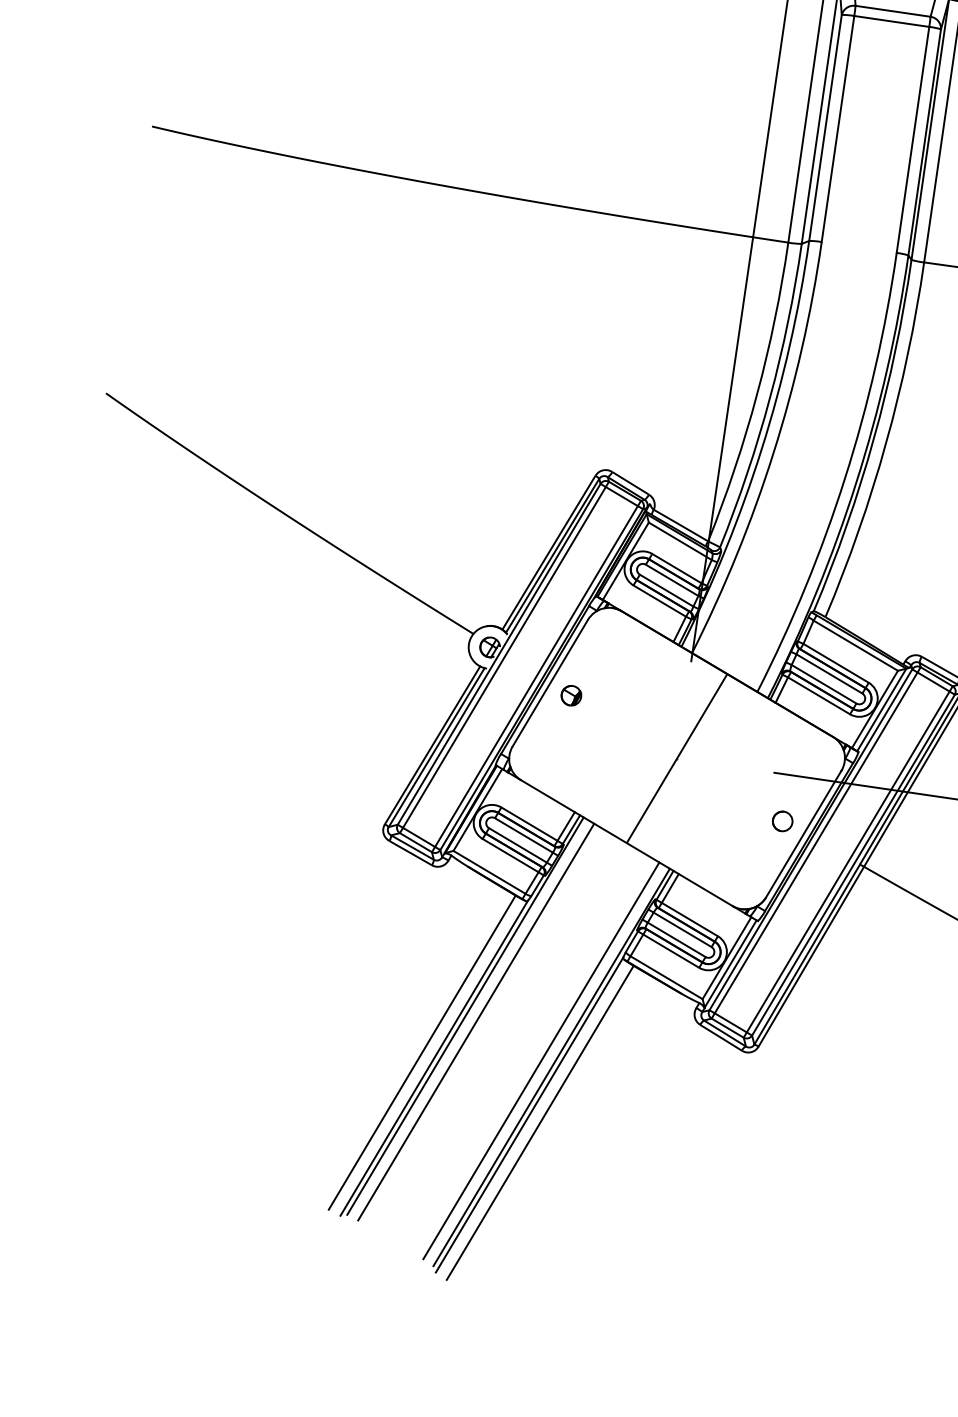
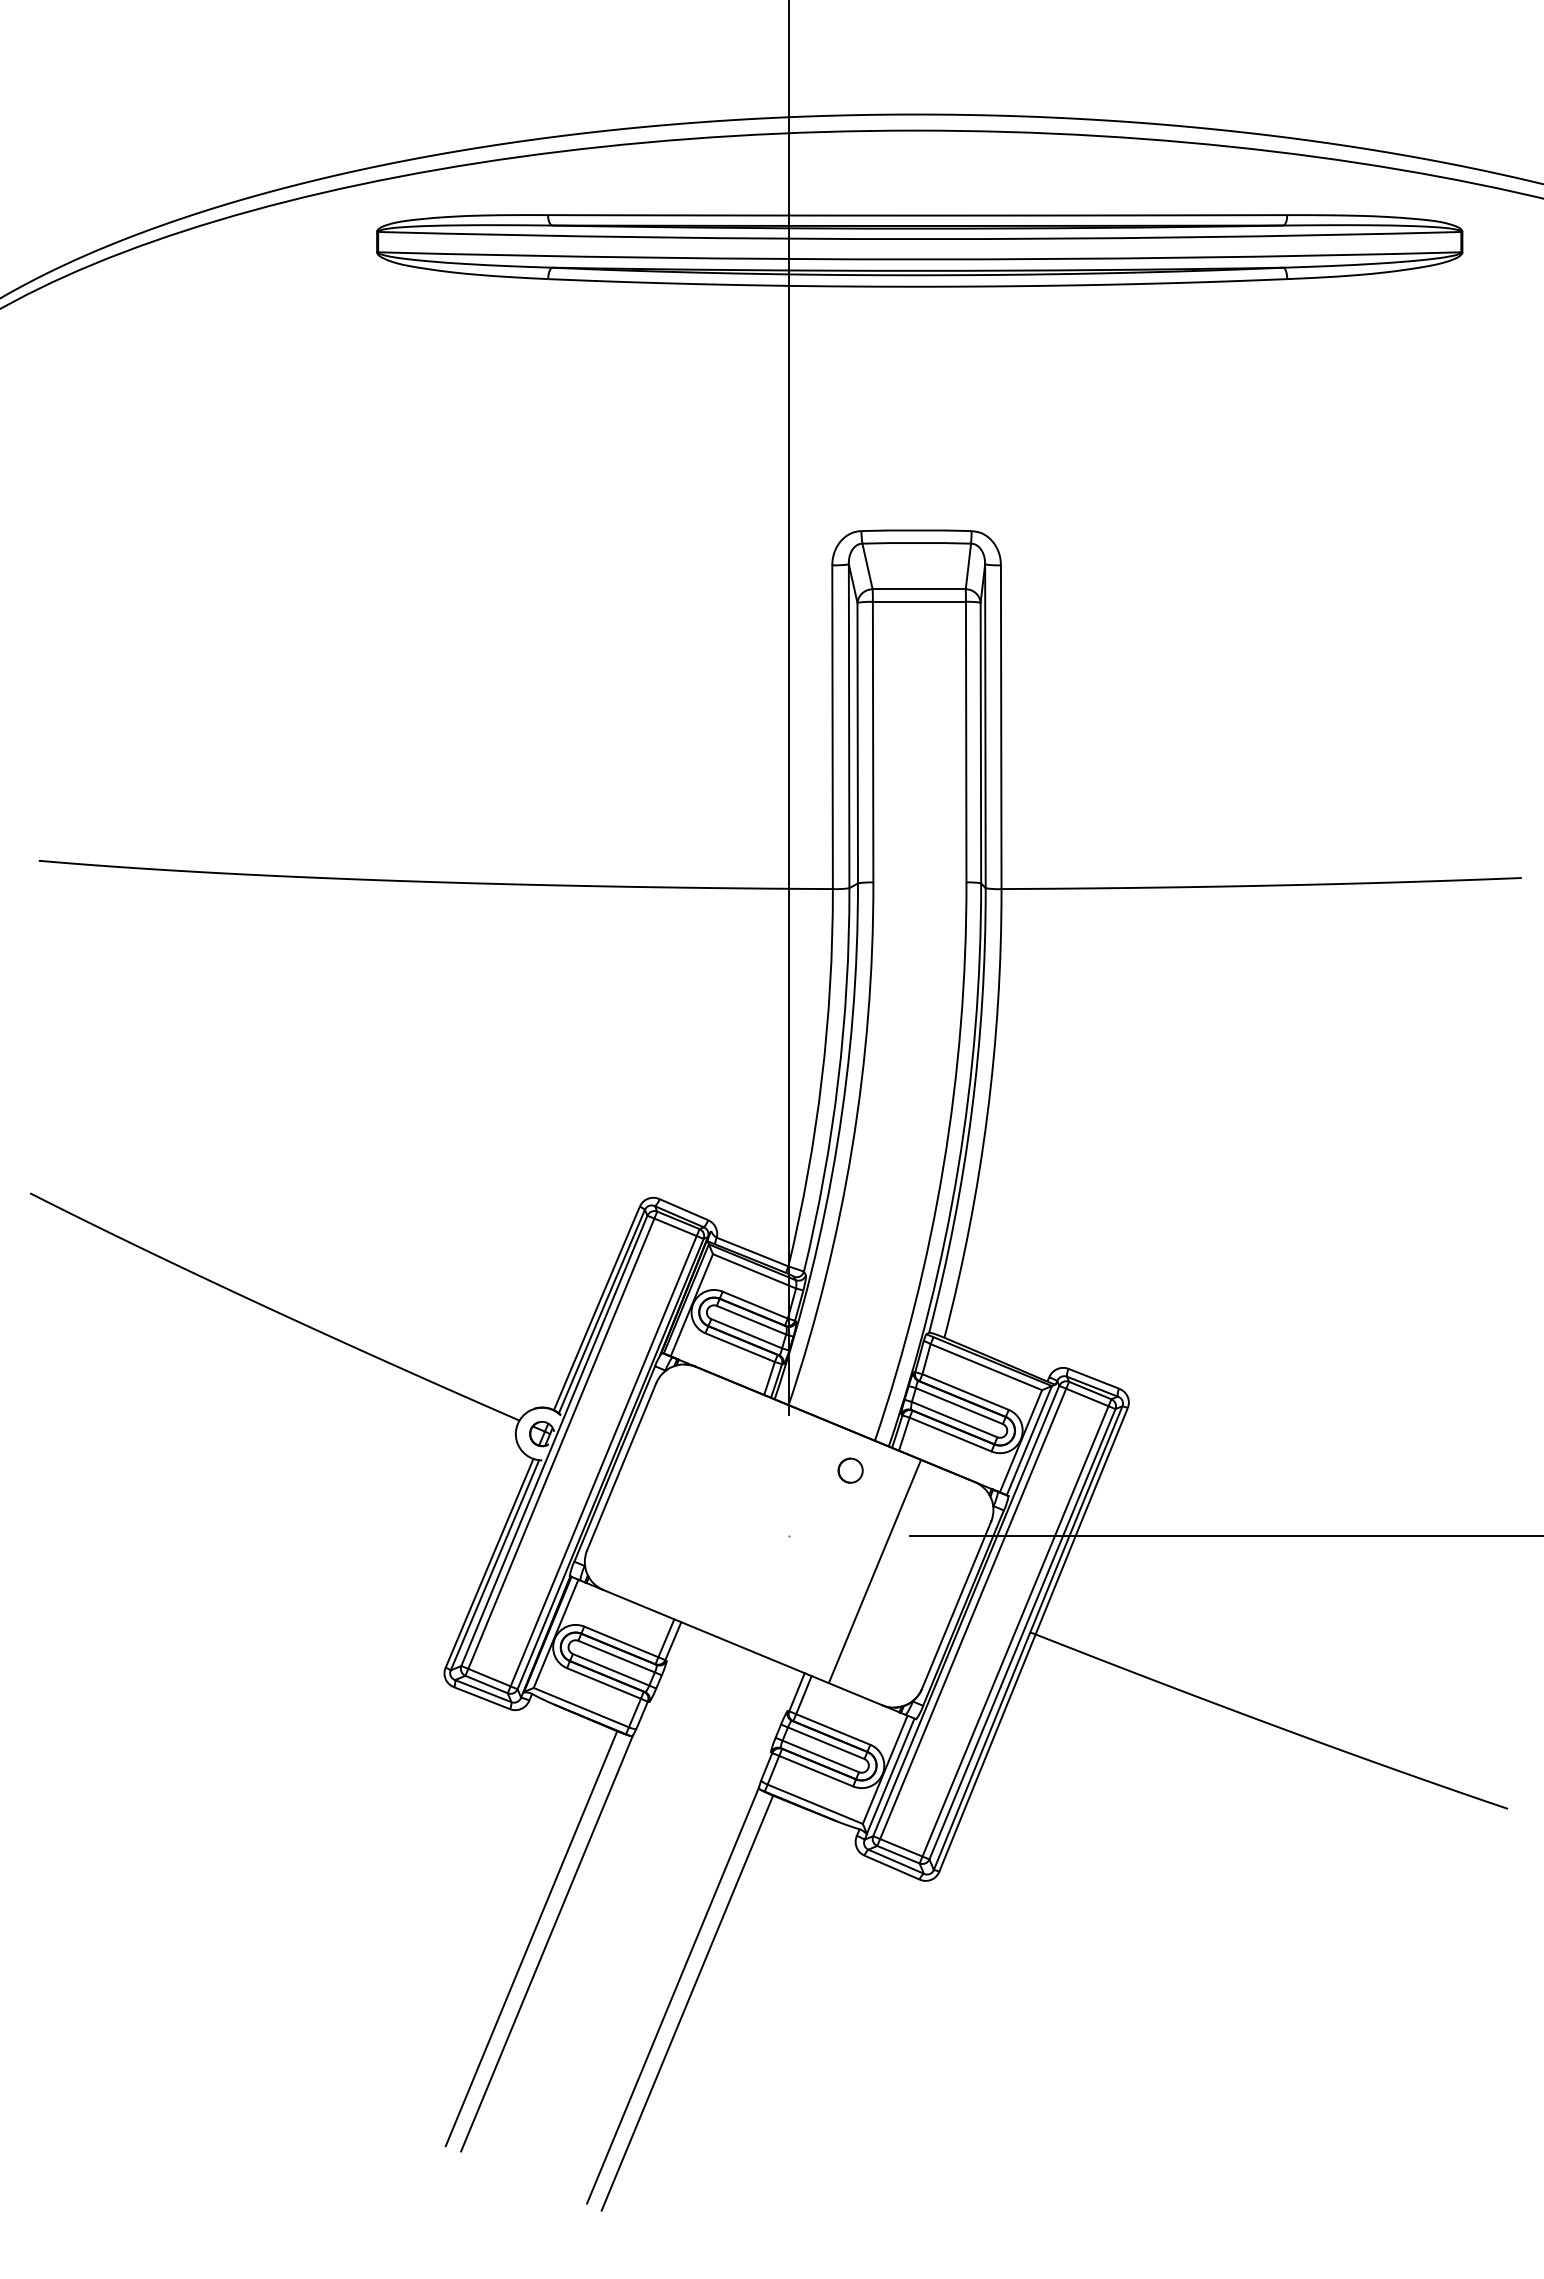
part: (571, 695) -> (649, 1478), removed
line: (677, 758) -> (875, 1570), moved
circle: (782, 821) -> (850, 1470), moved
line: (465, 1016) -> (577, 1886), removed
line: (476, 1021) -> (591, 1891), removed
line: (541, 1060) -> (677, 1927), removed
line: (551, 1067) -> (691, 1933), removed

